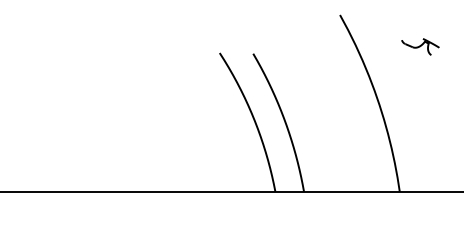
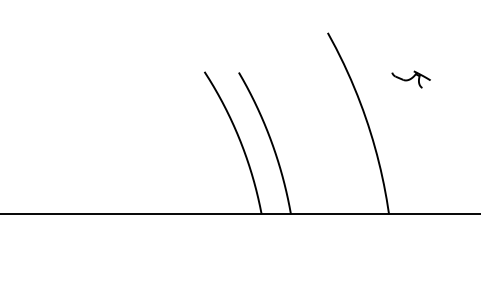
part: (419, 46) -> (410, 79), moved

